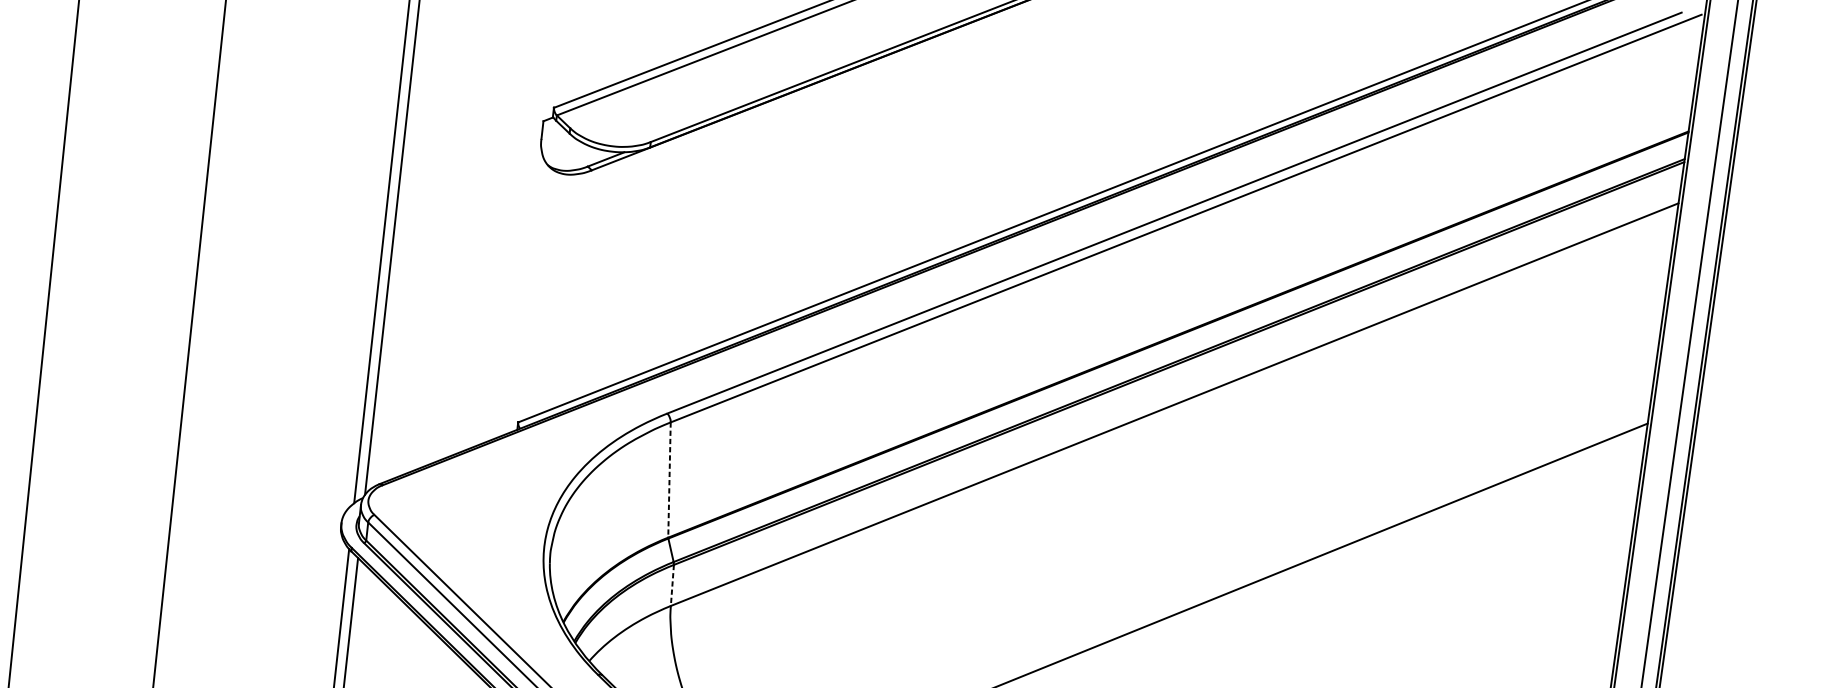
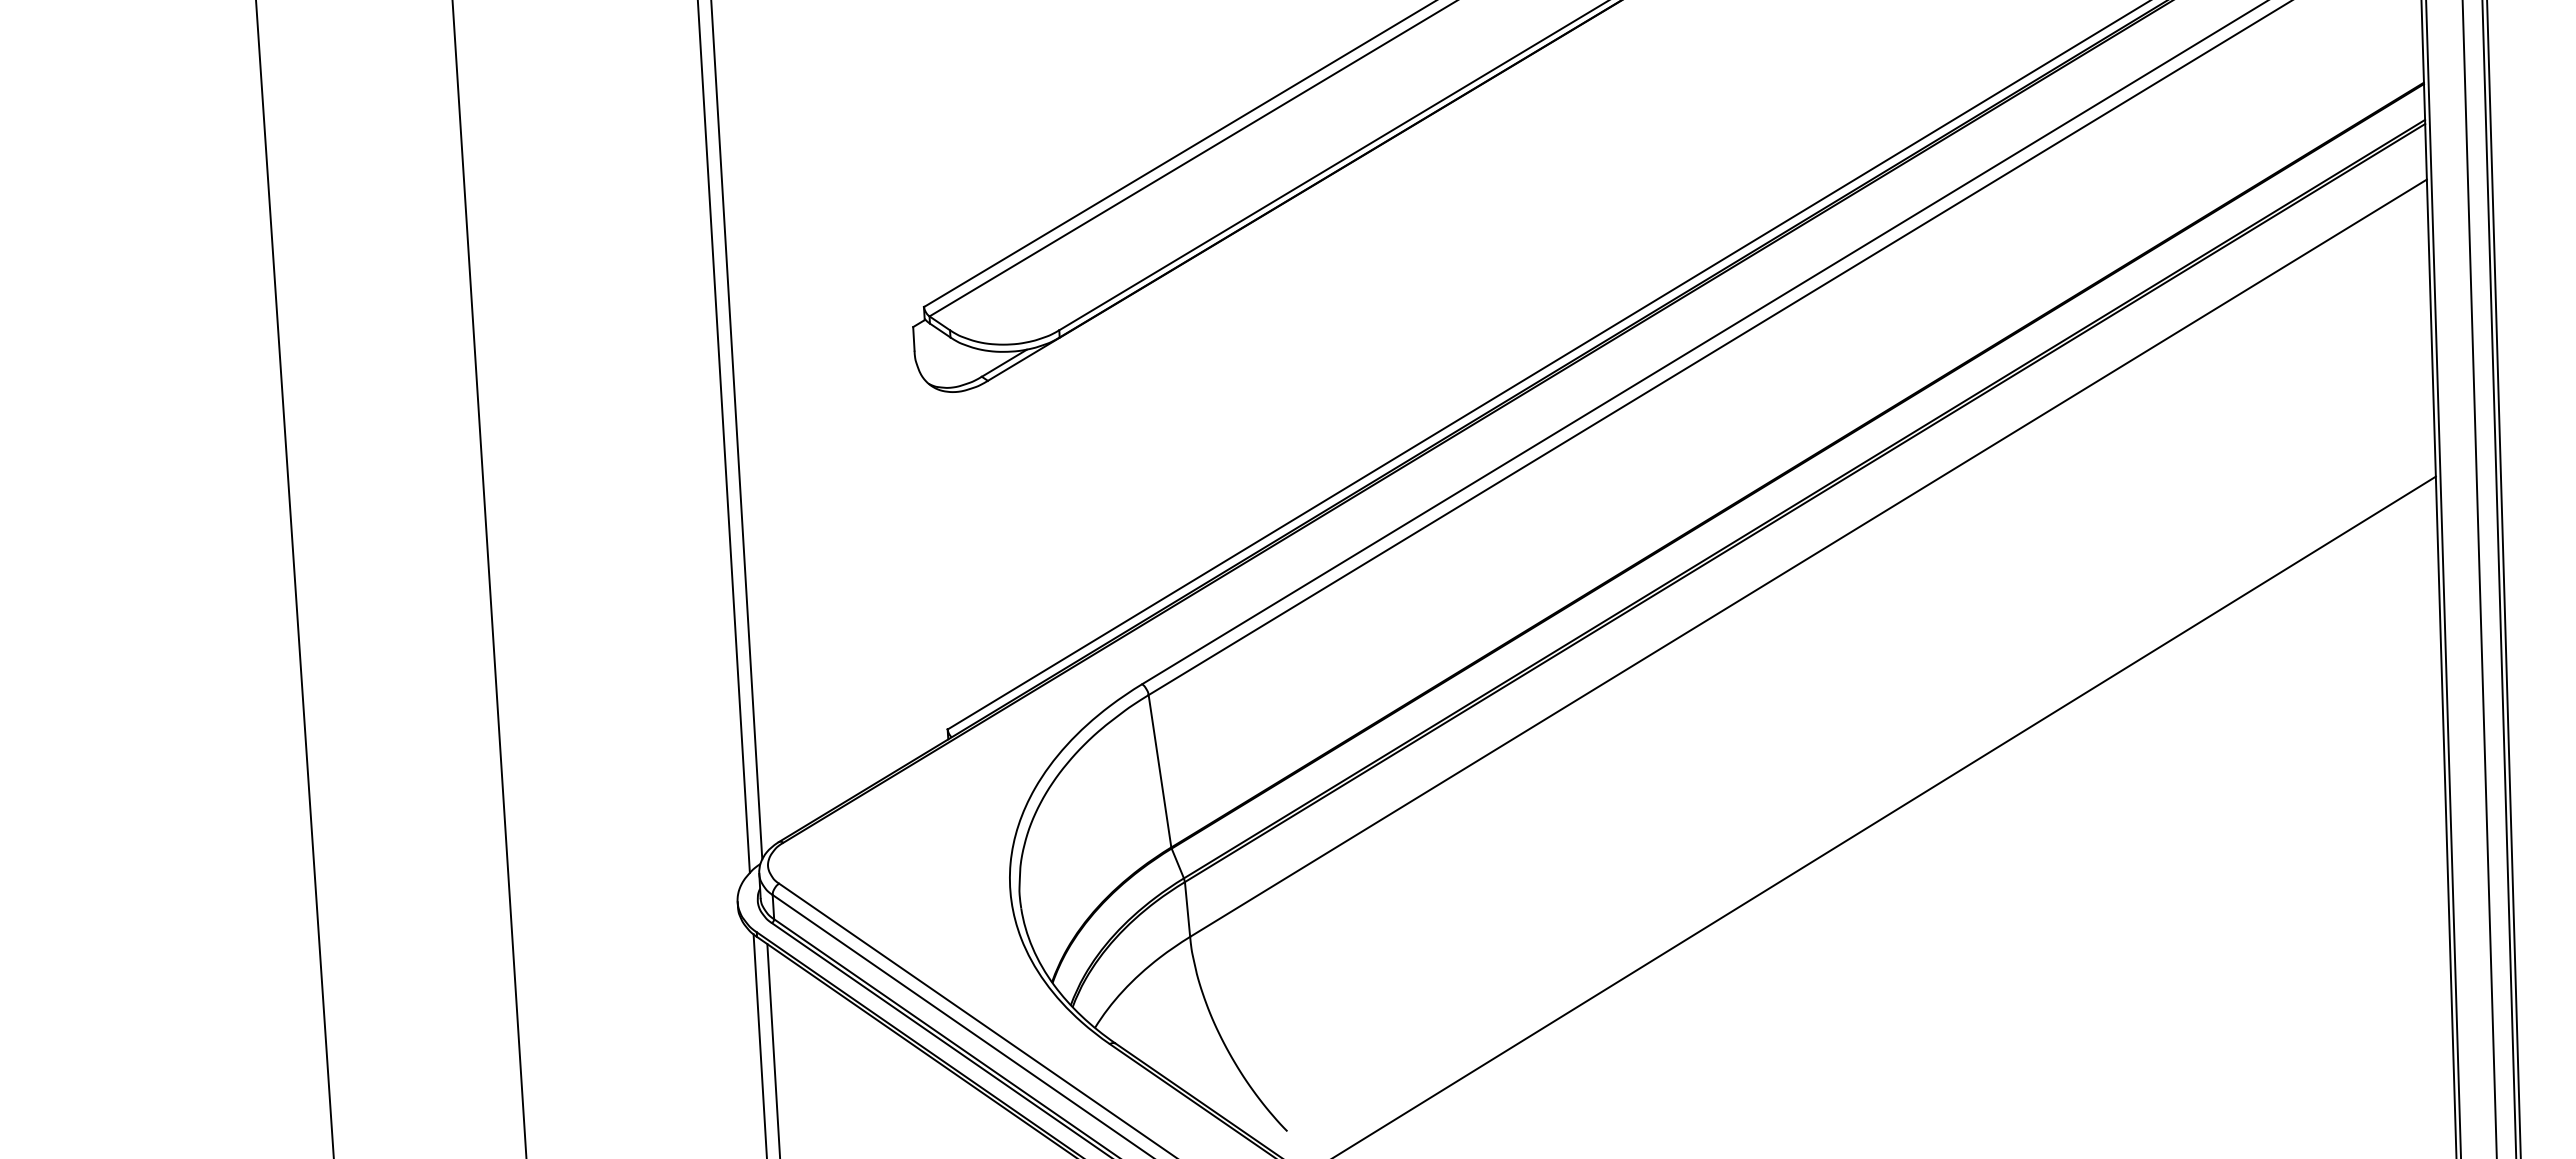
line: (669, 480) -> (1159, 771), dashed -> solid
line: (672, 585) -> (1187, 909), dashed -> solid

